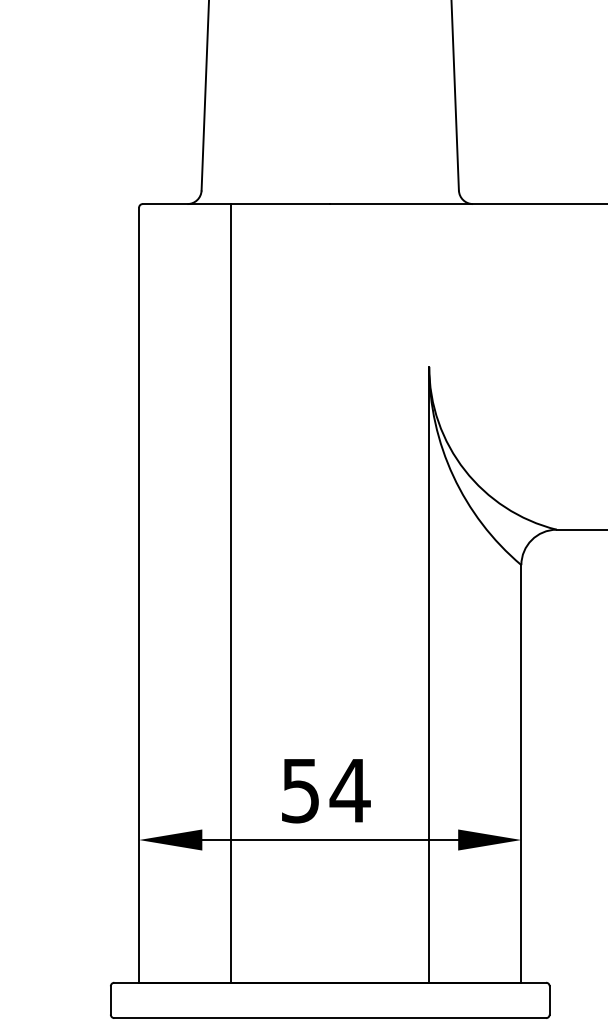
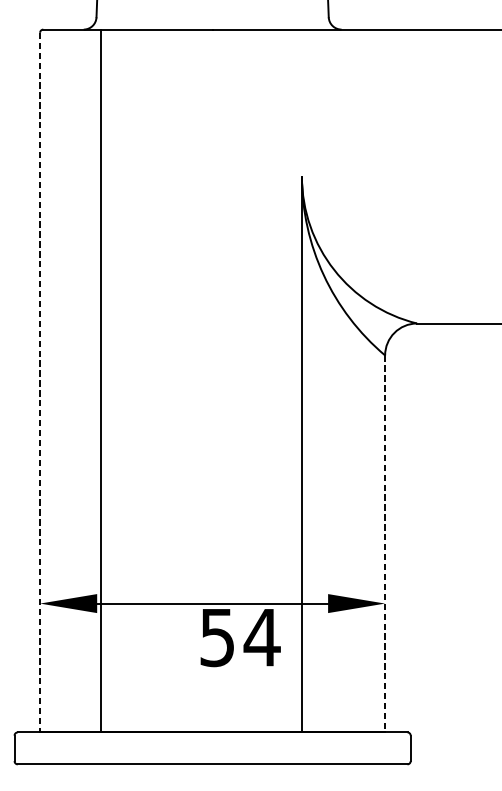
line: (231, 593) -> (100, 381), moved
line: (139, 595) -> (40, 382), solid -> dashed
line: (521, 773) -> (385, 543), solid -> dashed
text: (326, 791) -> (240, 638), moved

